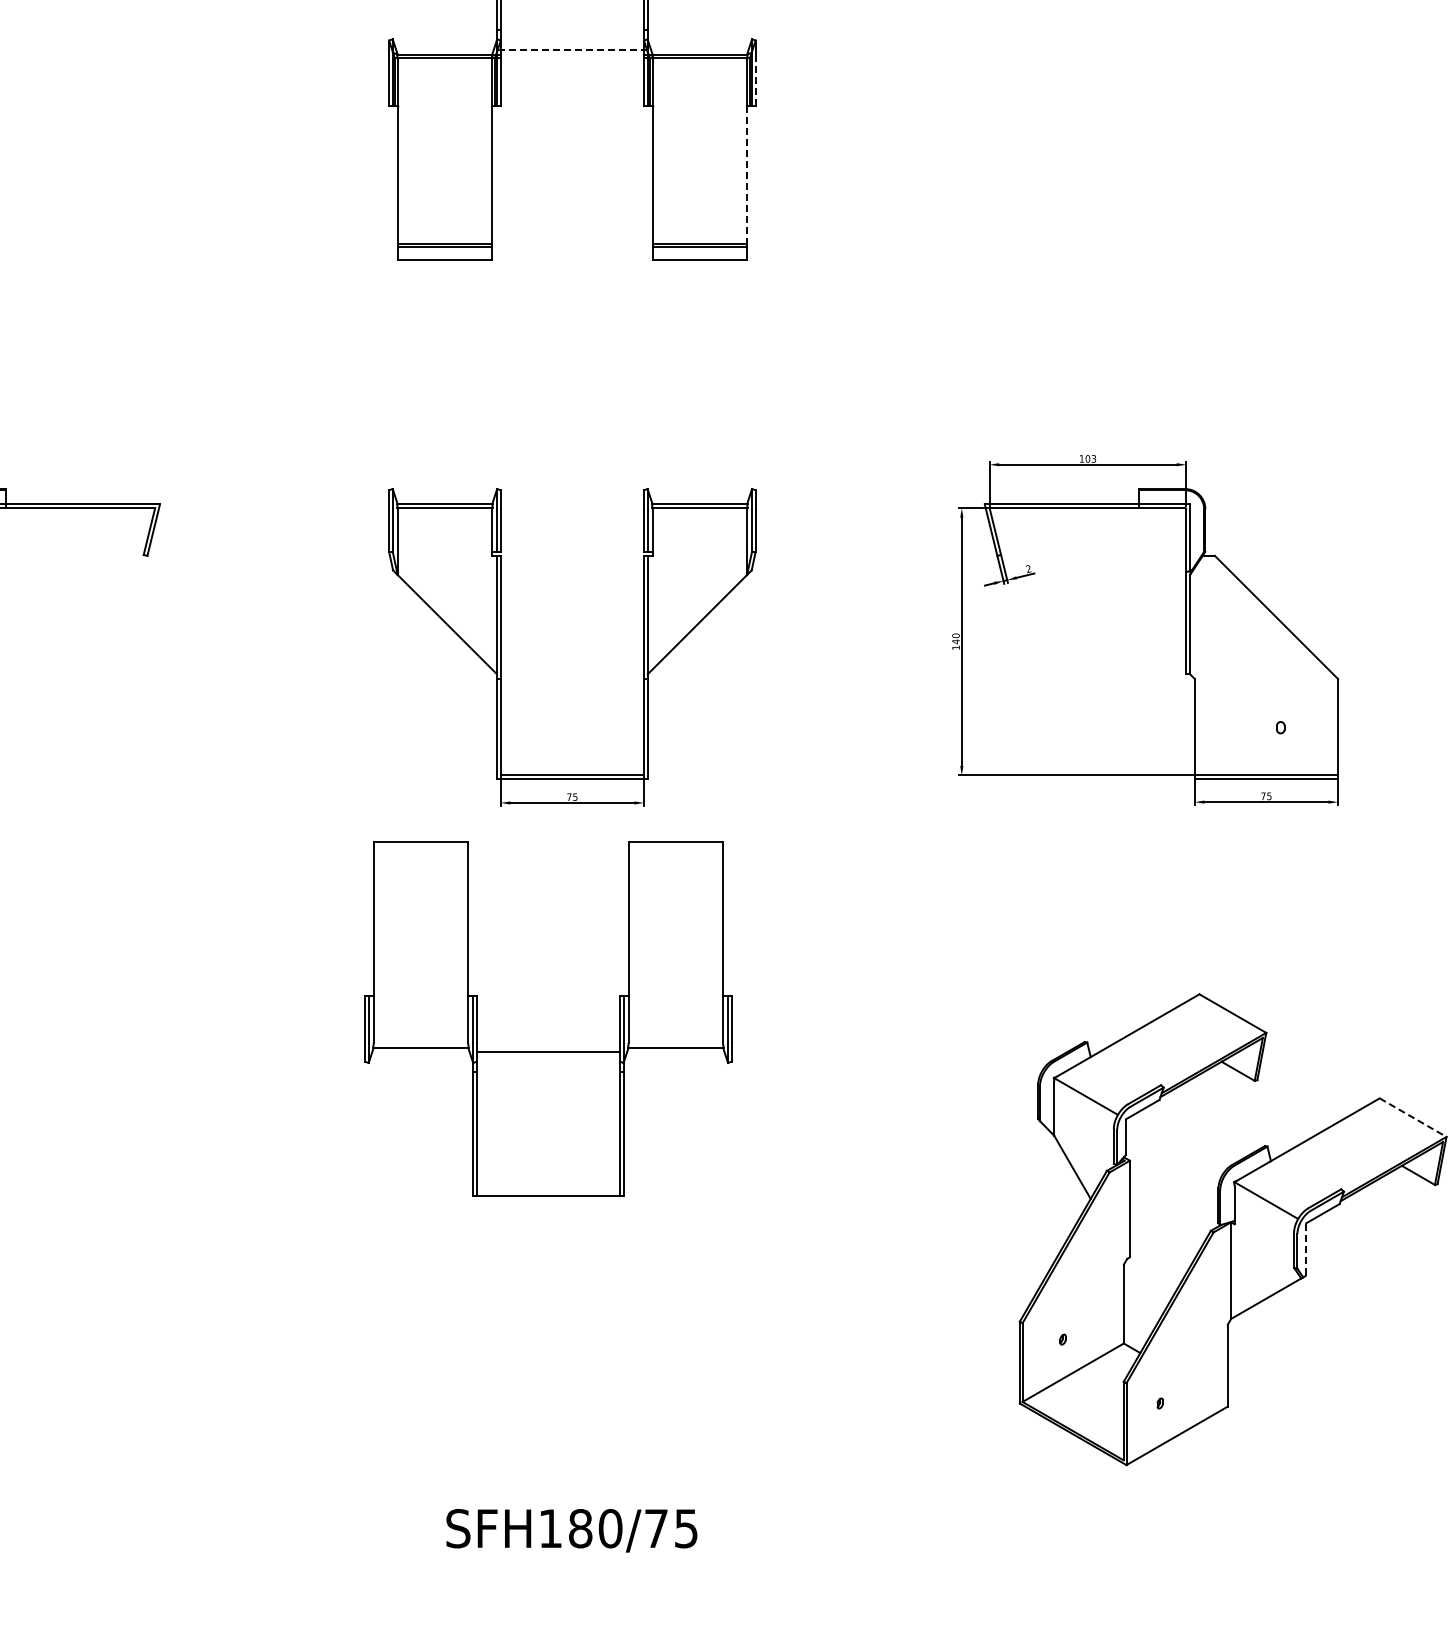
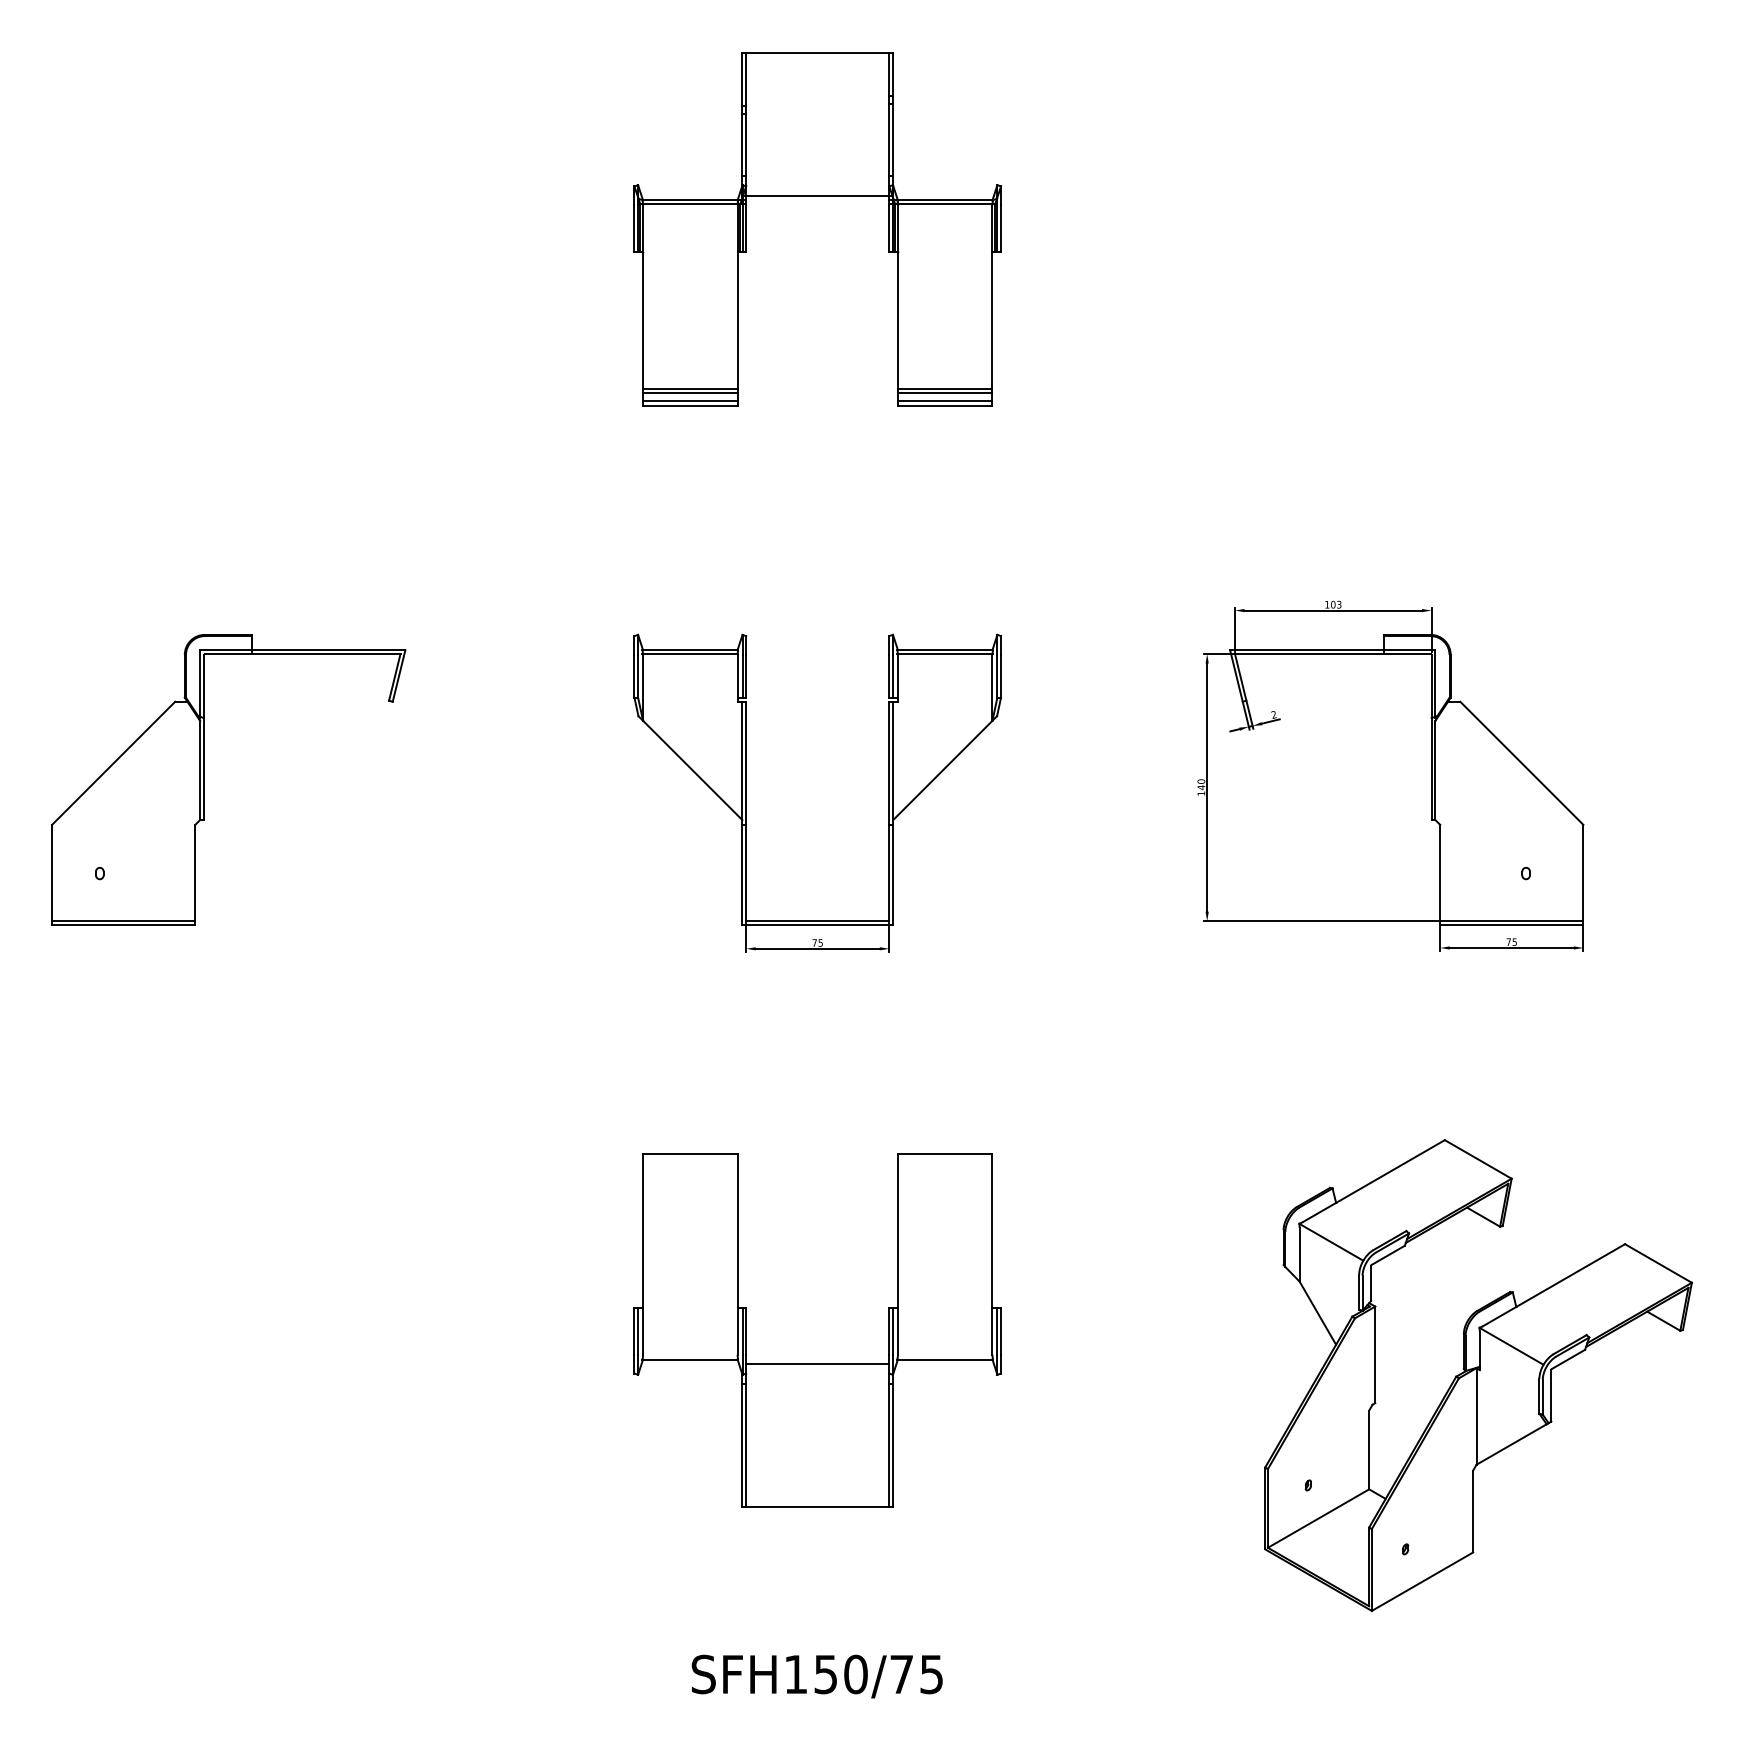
line: (572, 49) -> (817, 195), dashed -> solid
line: (756, 82) -> (1001, 228), dashed -> solid
line: (747, 174) -> (992, 320), dashed -> solid
line: (445, 254) -> (690, 400), added
line: (699, 254) -> (944, 400), added
part: (548, 1051) -> (817, 1363), moved
line: (1413, 1117) -> (1658, 1263), dashed -> solid
line: (1306, 1249) -> (1551, 1395), dashed -> solid
text: (580, 1528) -> (825, 1674), SFH180/75 -> SFH150/75

